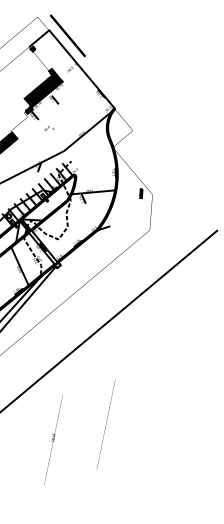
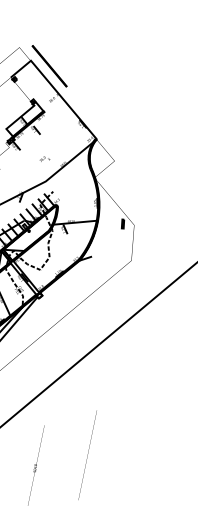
hatch: (43, 88) -> (25, 118), removed
text: (49, 128) -> (45, 158), moved

